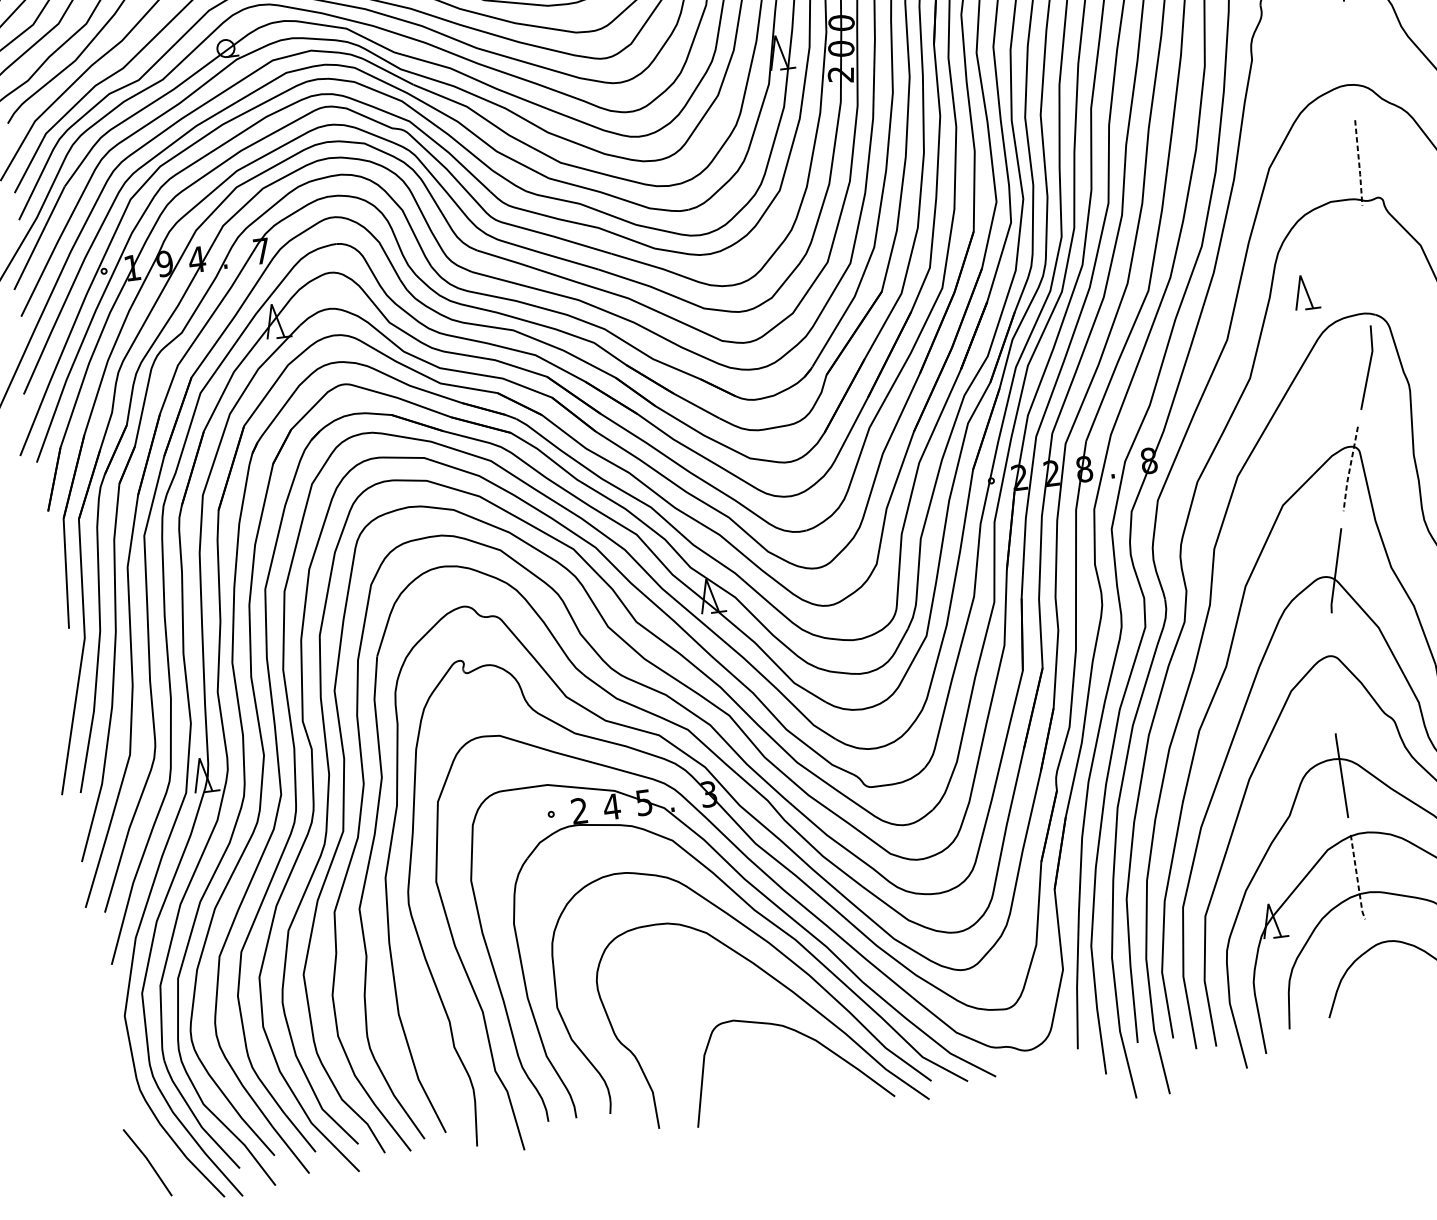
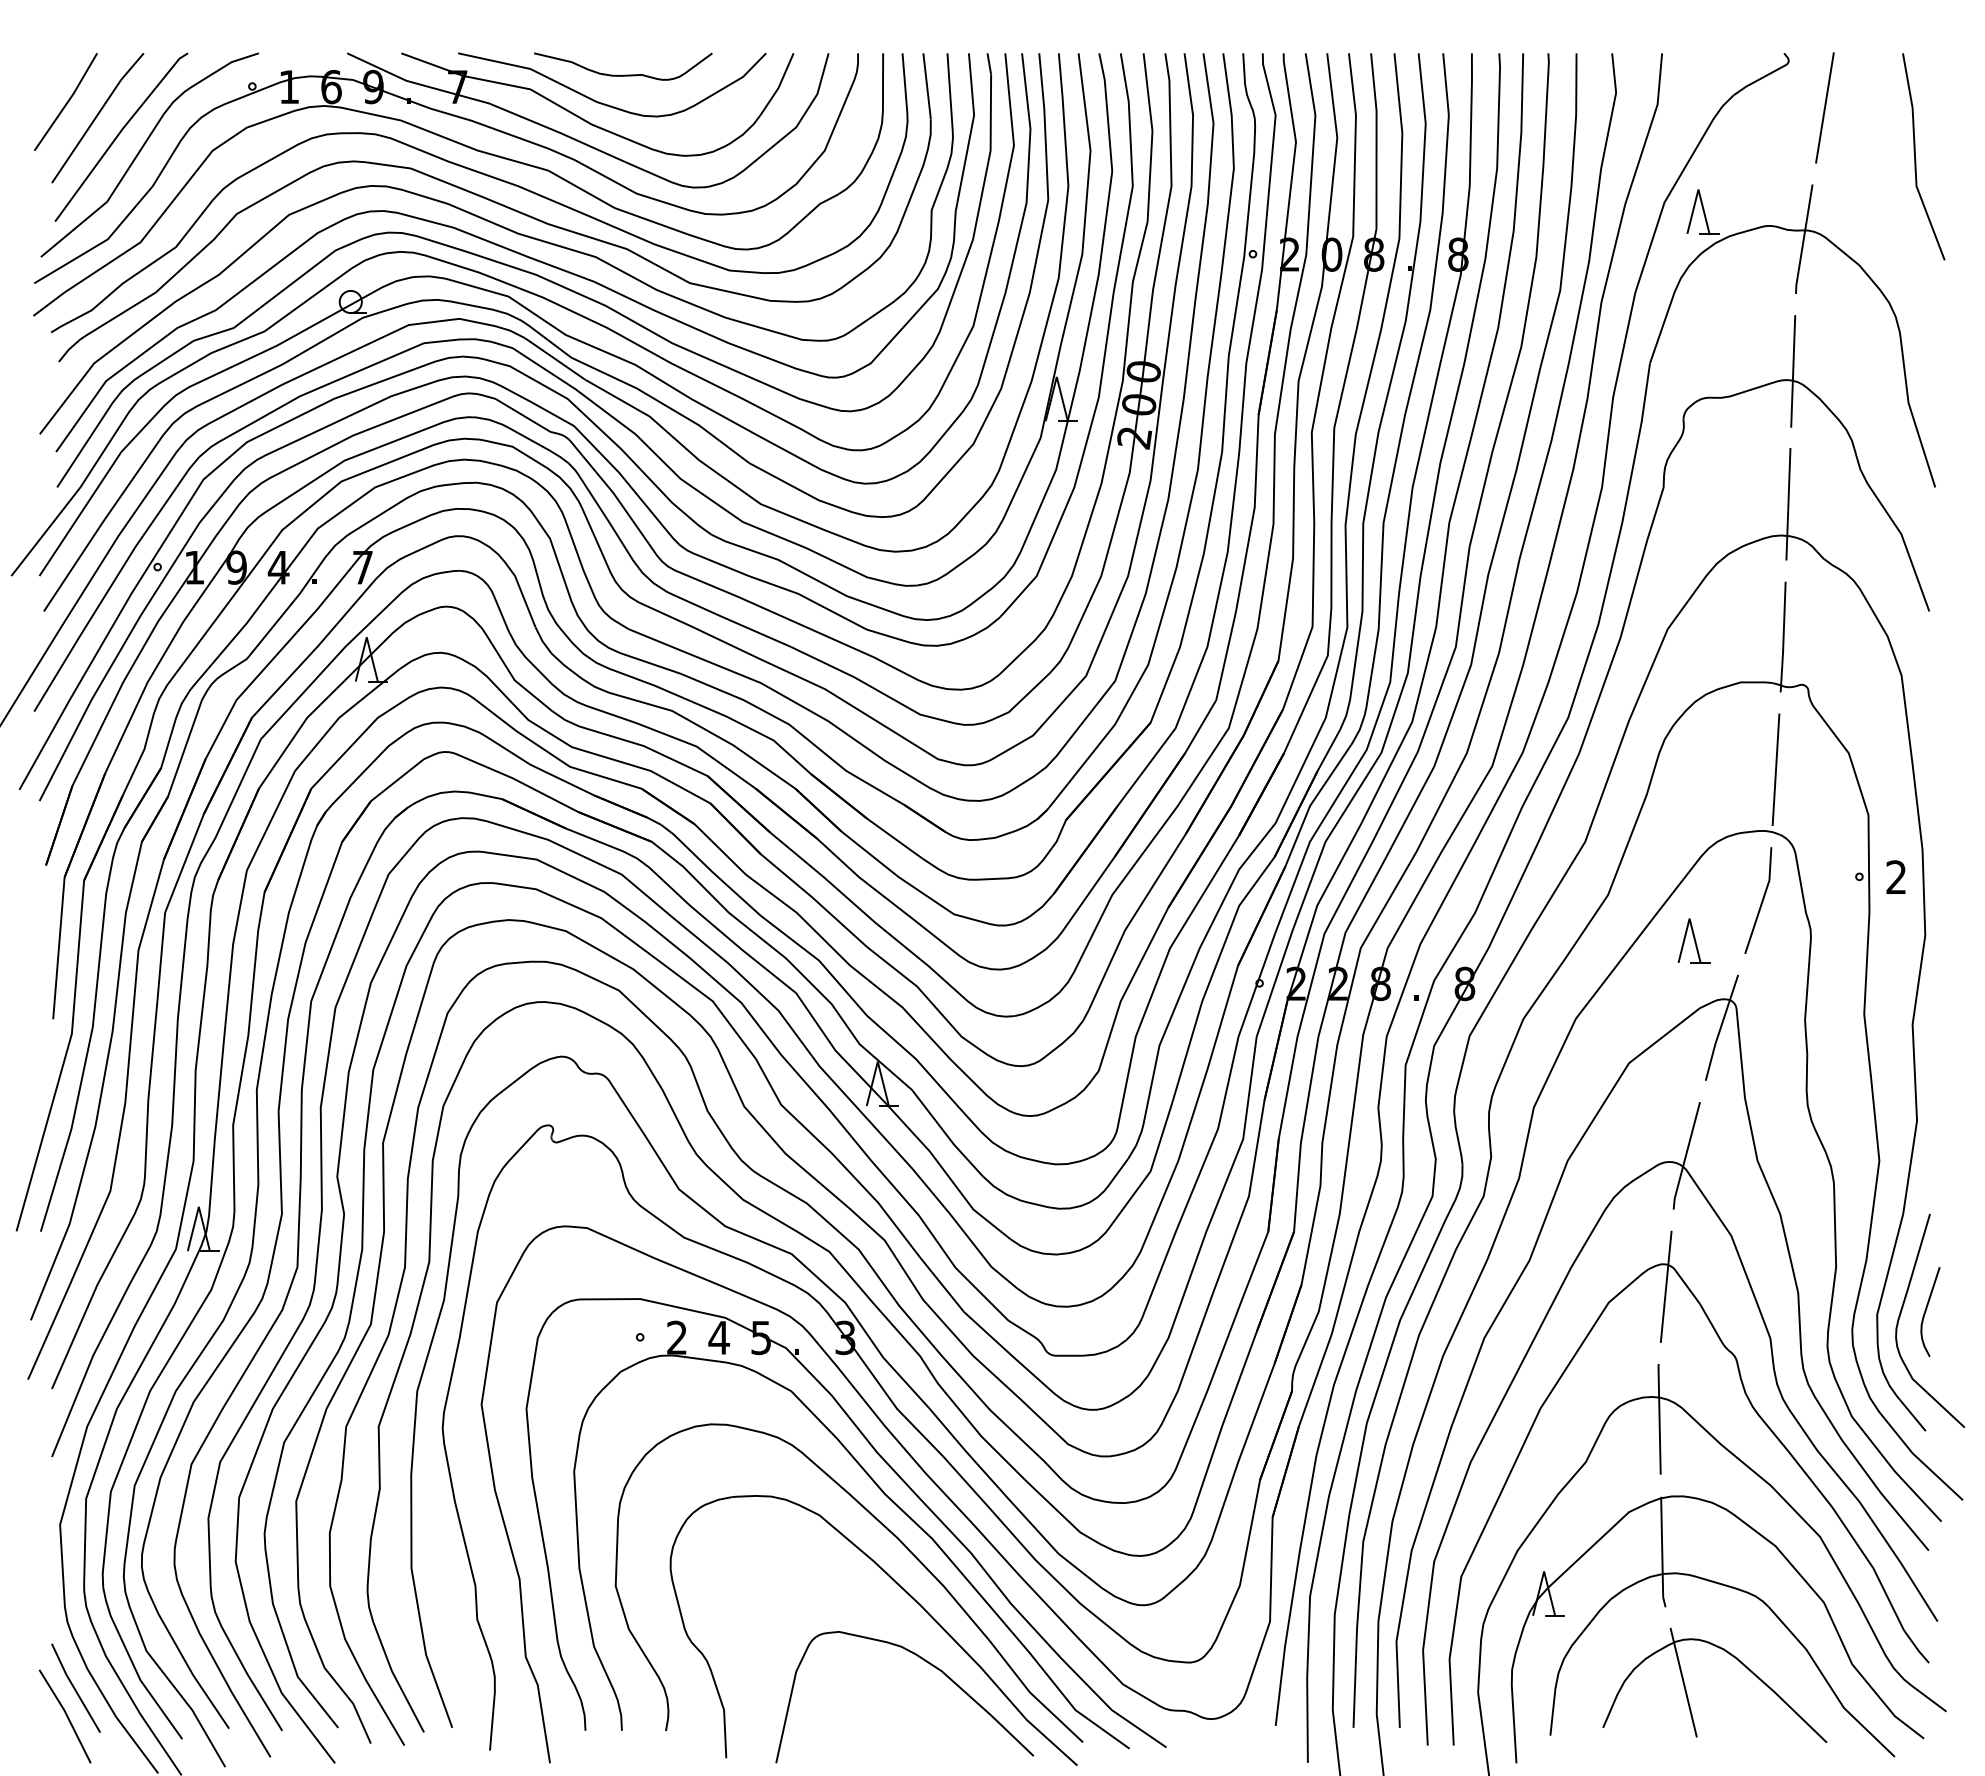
line: (1349, 59) -> (1788, 503), added
line: (1359, 164) -> (1783, 638), dashed -> solid
line: (1366, 265) -> (1775, 769), added
part: (1305, 291) -> (1693, 940), moved
line: (1349, 469) -> (1720, 1028), dashed -> solid
line: (1333, 673) -> (1665, 1286), added
line: (1357, 878) -> (1662, 1553), dashed -> solid
line: (1386, 975) -> (1683, 1682), added
line: (151, 1139) -> (74, 1687), added

